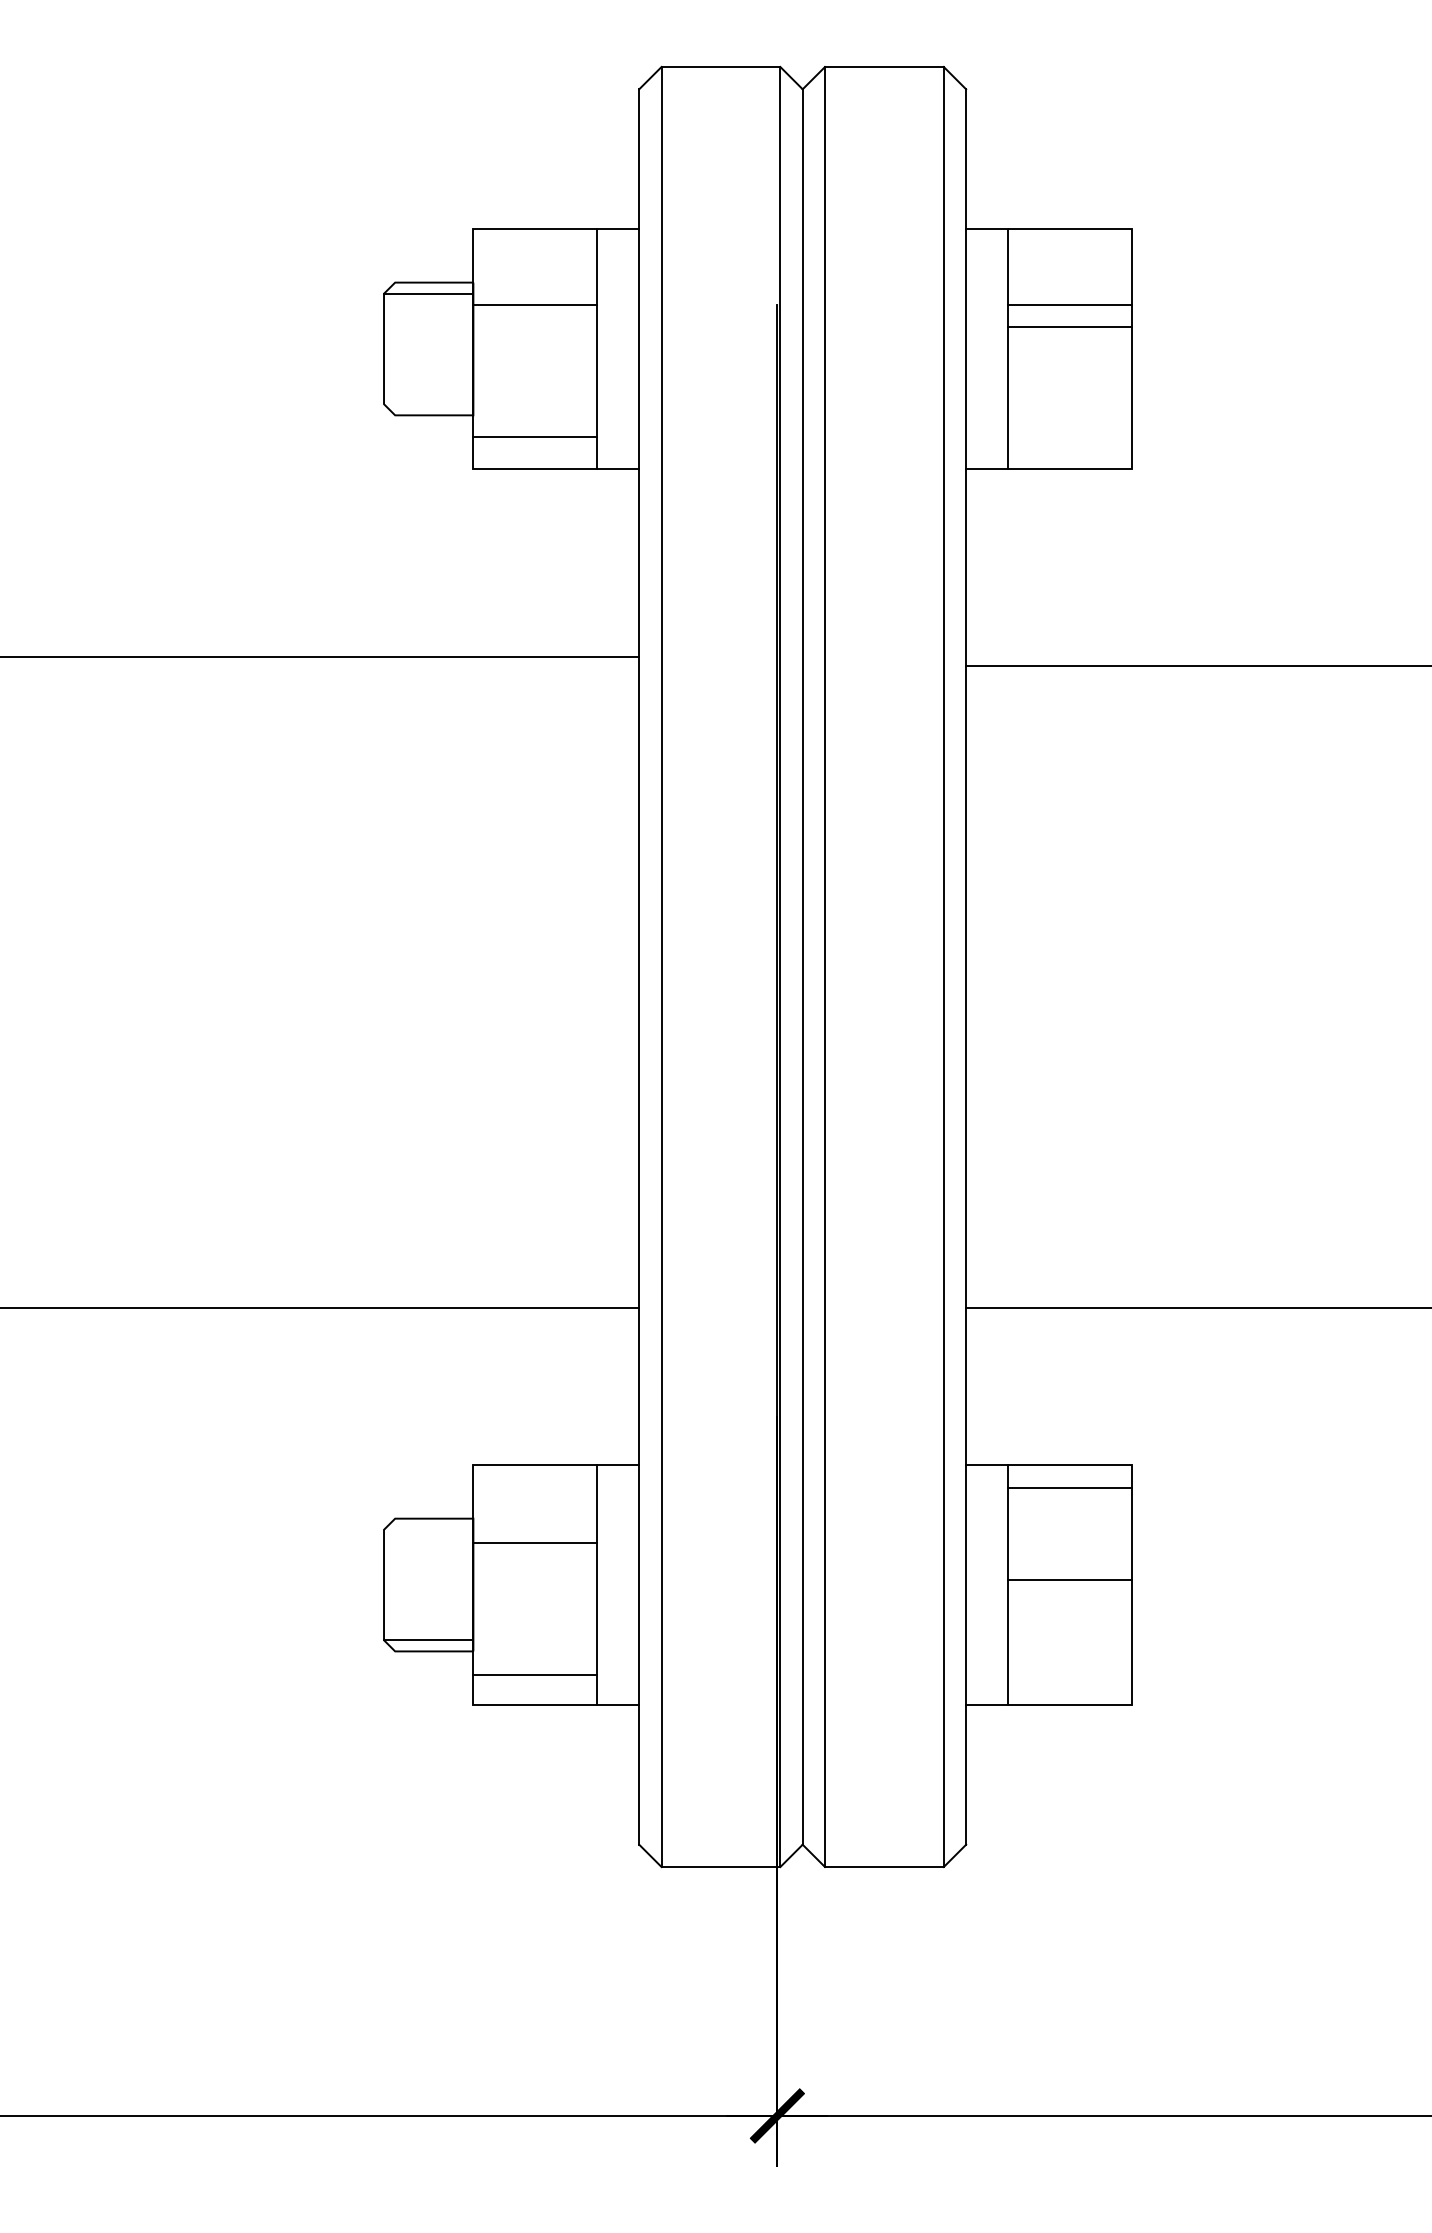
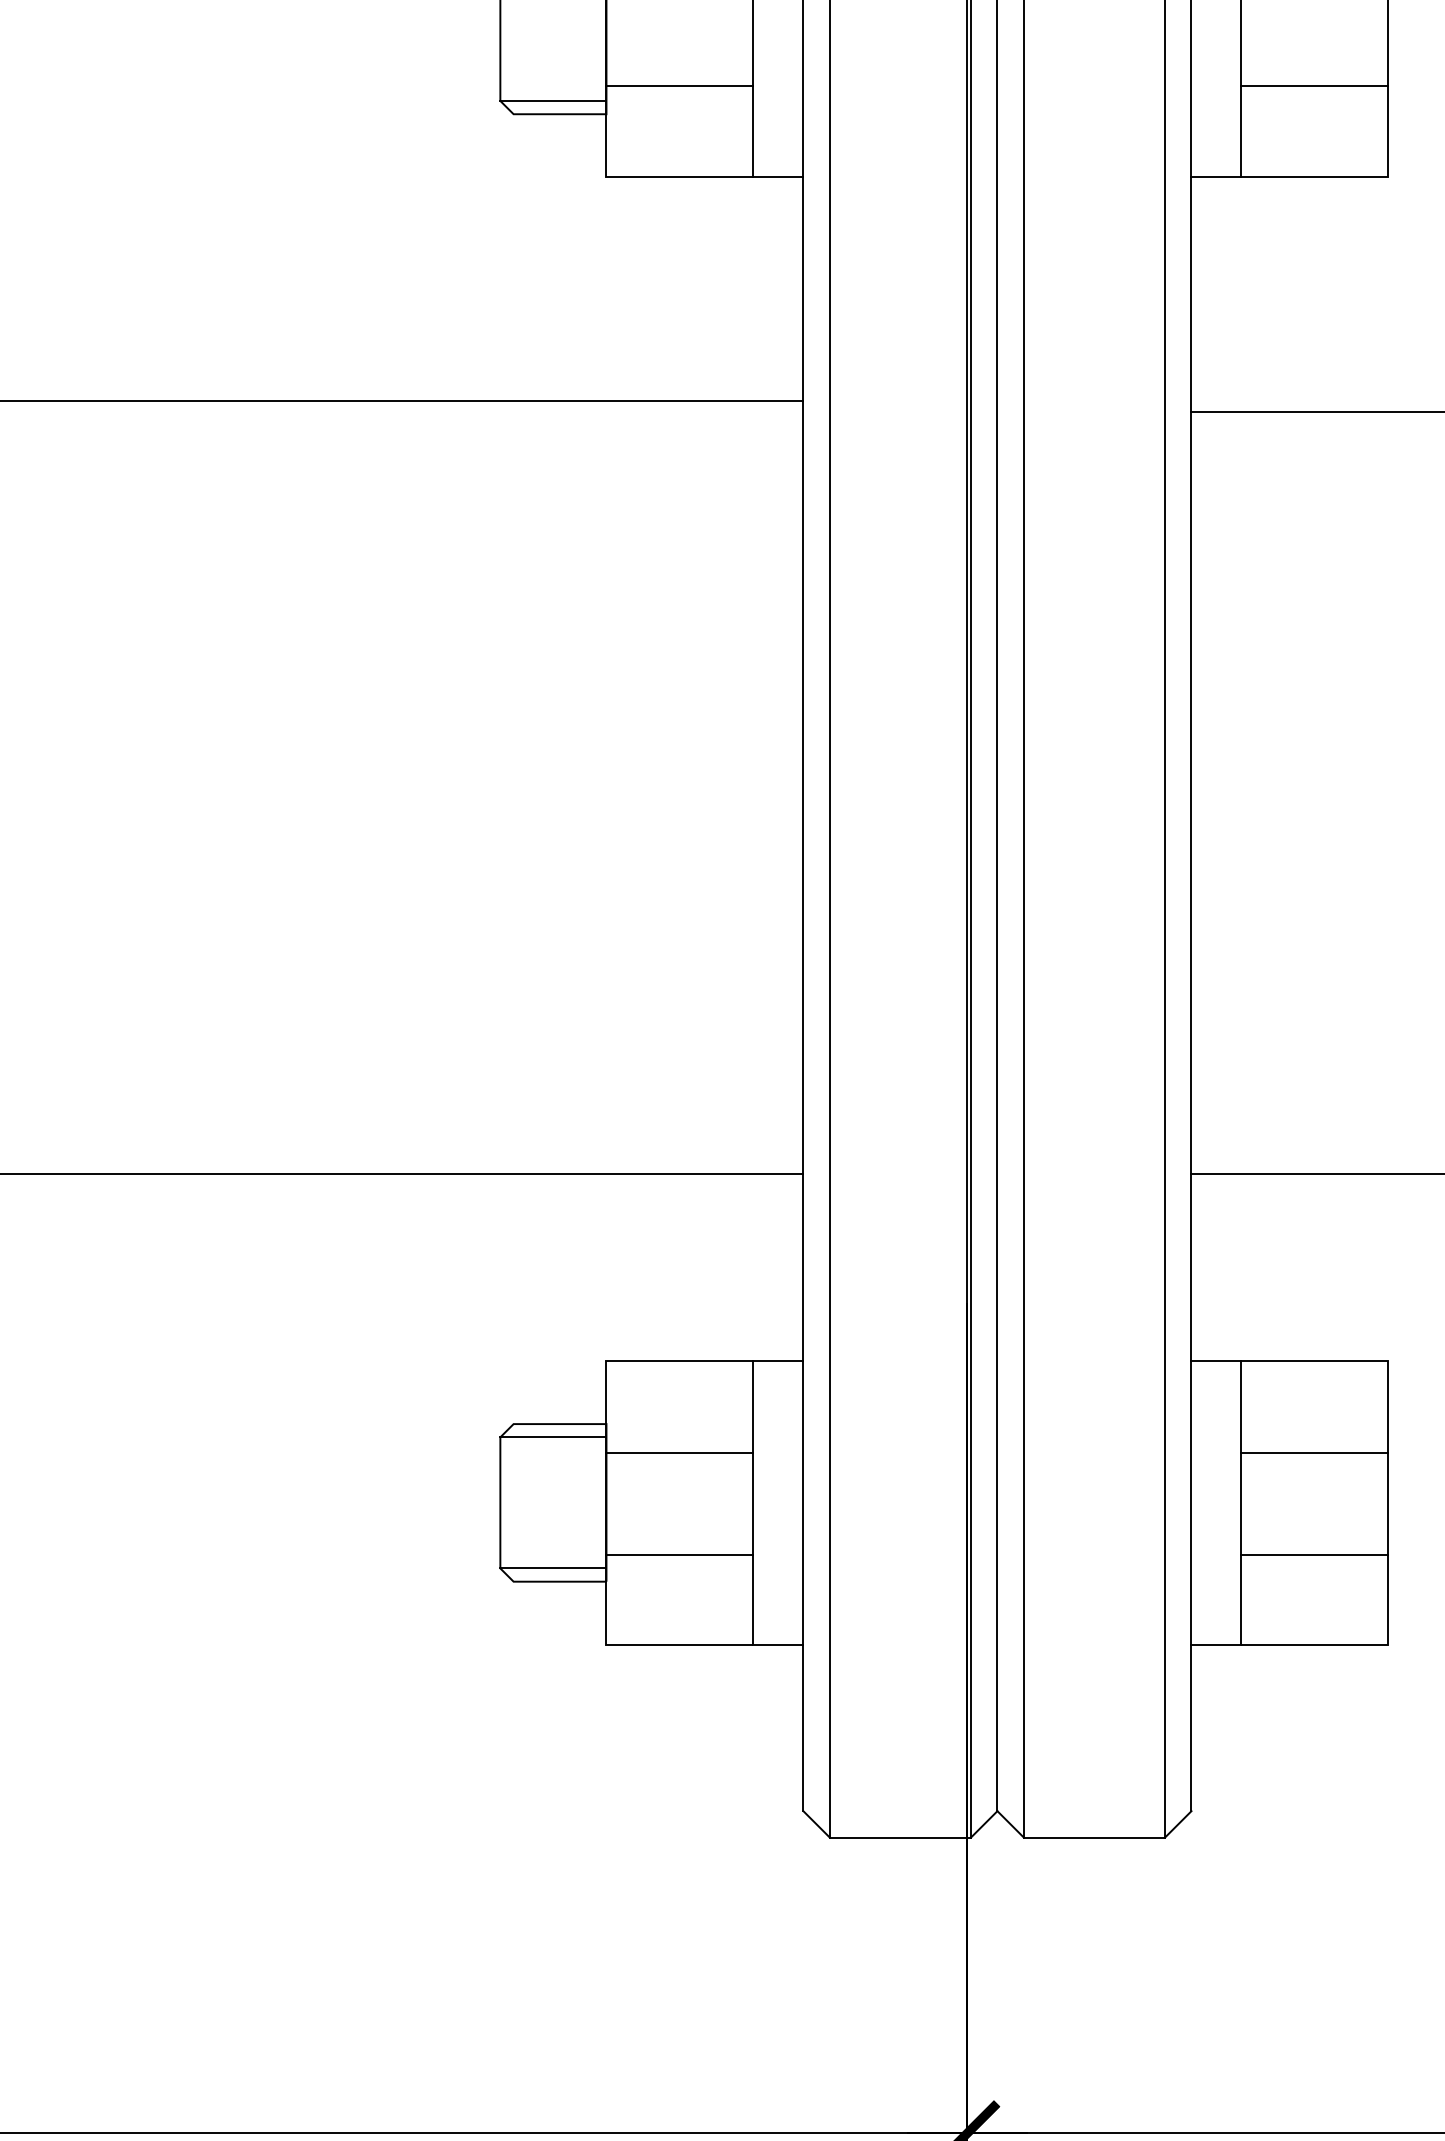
line: (1070, 327) -> (1315, 85), moved
line: (428, 404) -> (553, 101), added
line: (535, 437) -> (680, 85), moved
line: (1070, 1487) -> (1315, 1452), moved
line: (428, 1529) -> (553, 1436), added
line: (1070, 1579) -> (1315, 1554), moved
line: (535, 1674) -> (680, 1554), moved

